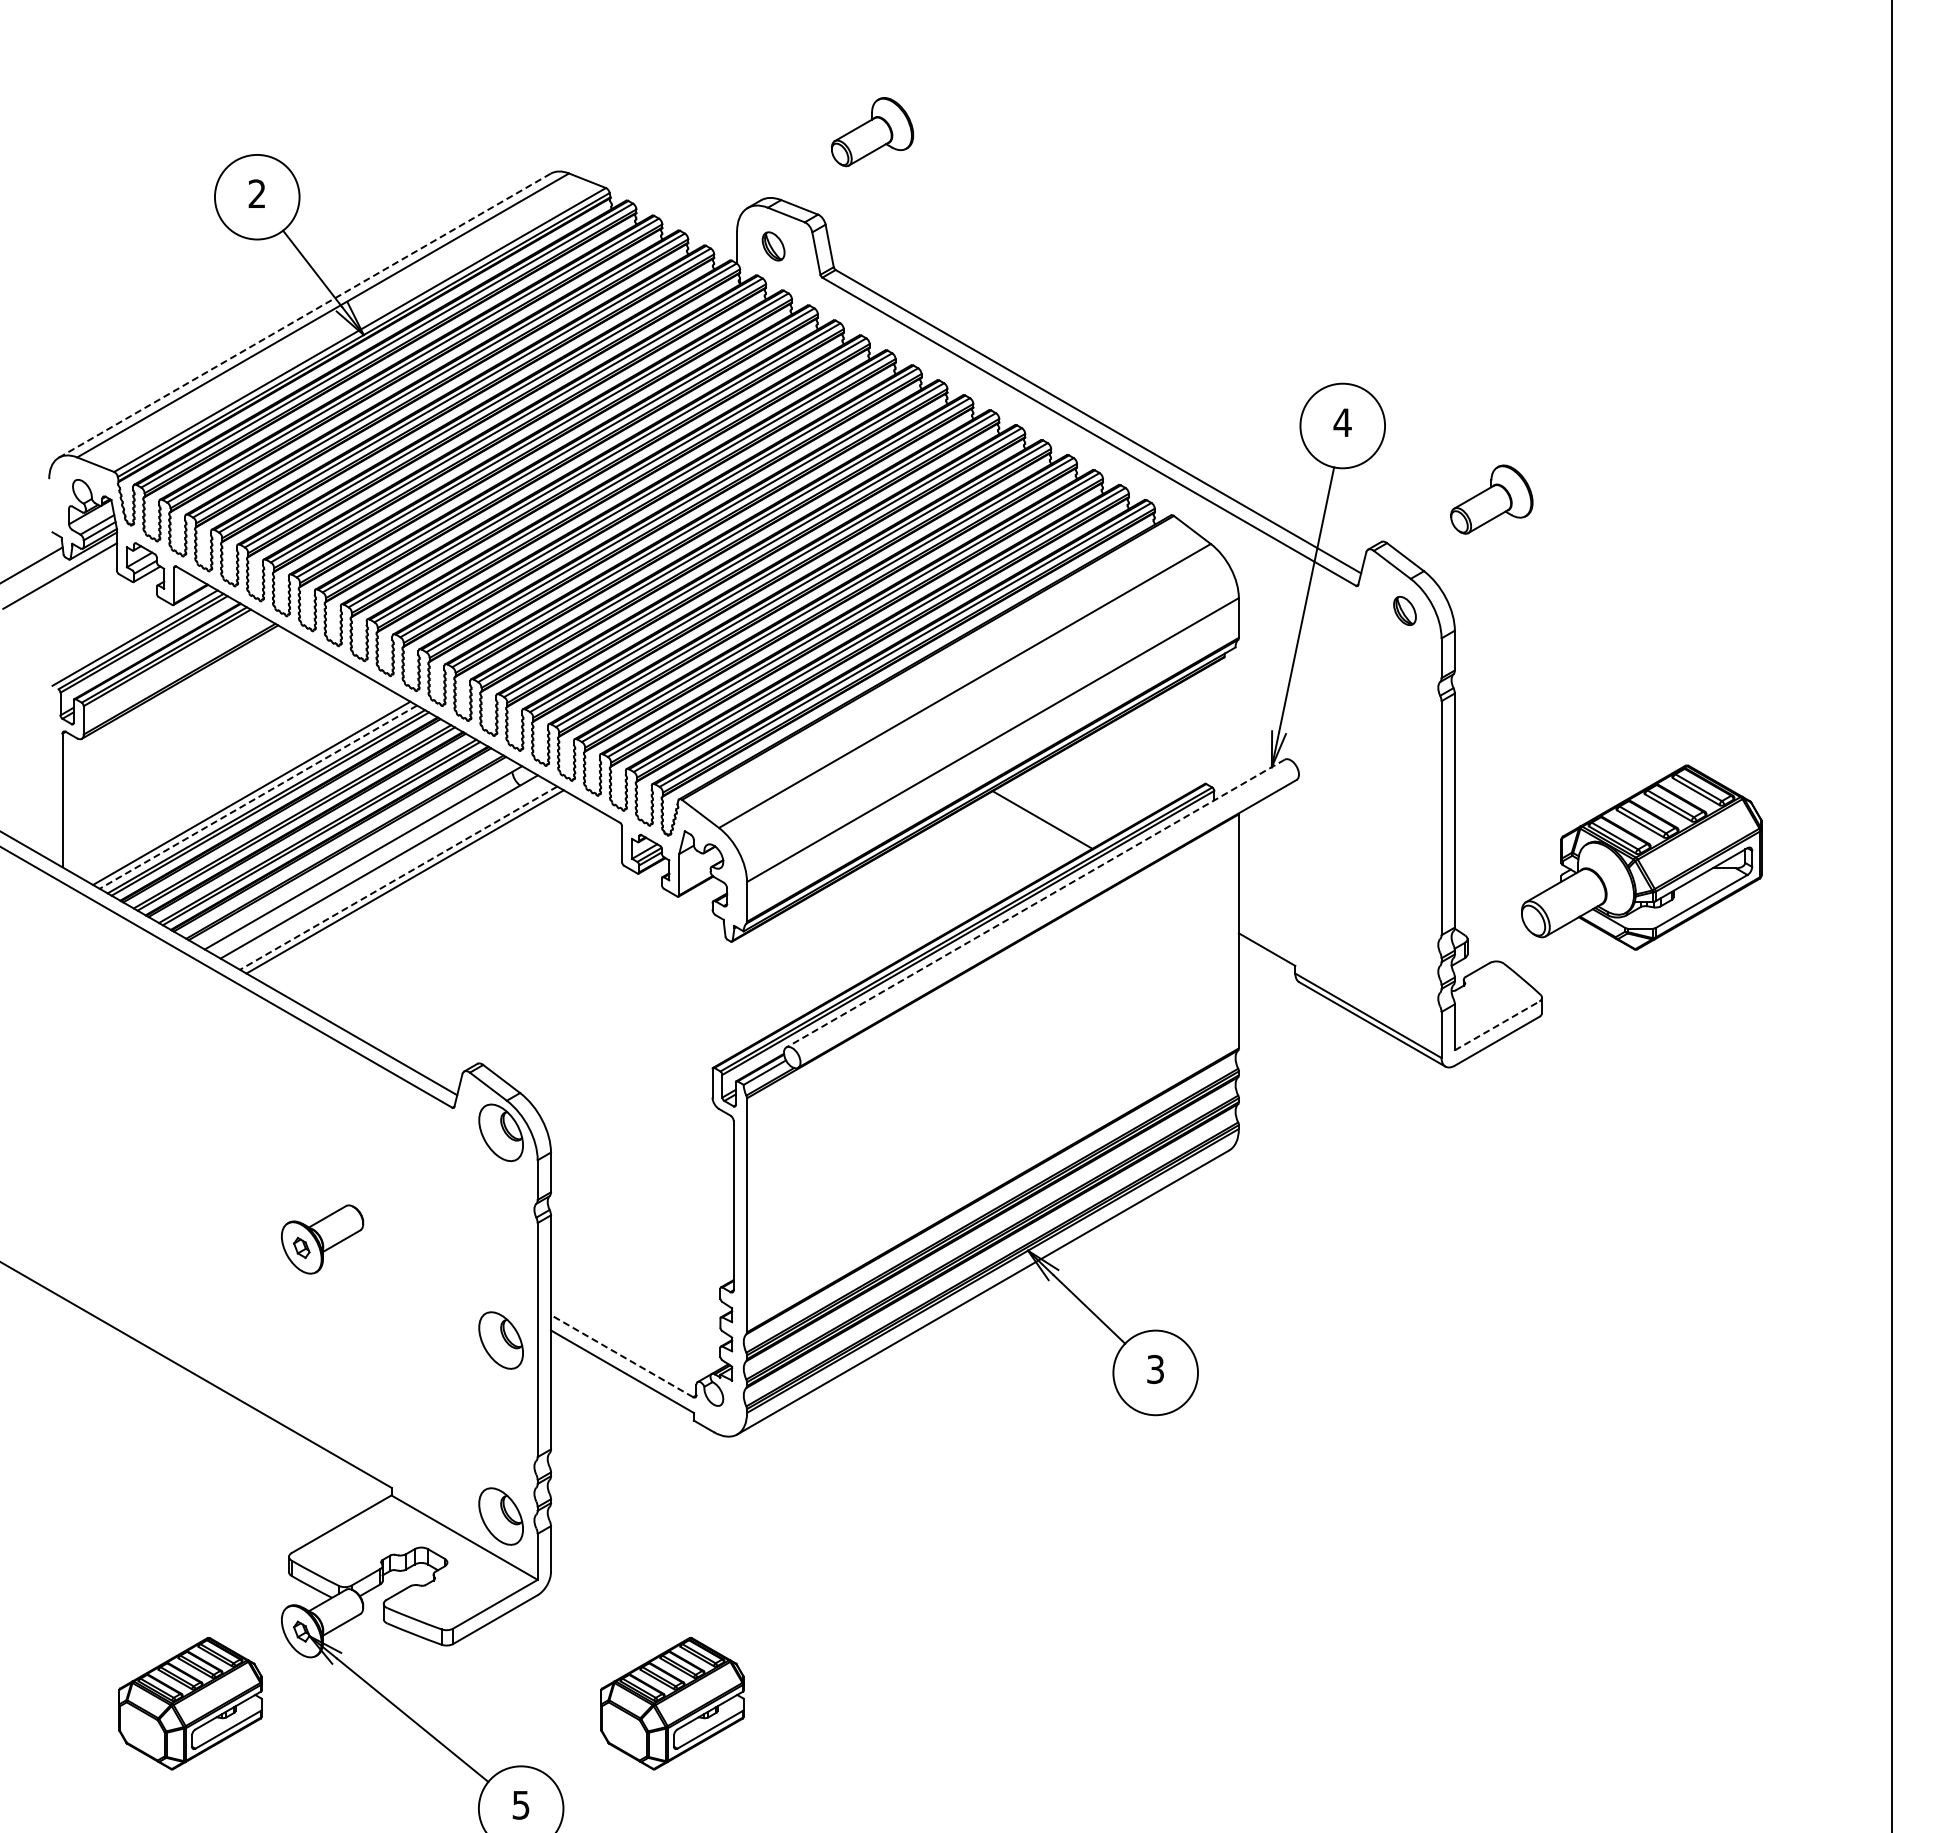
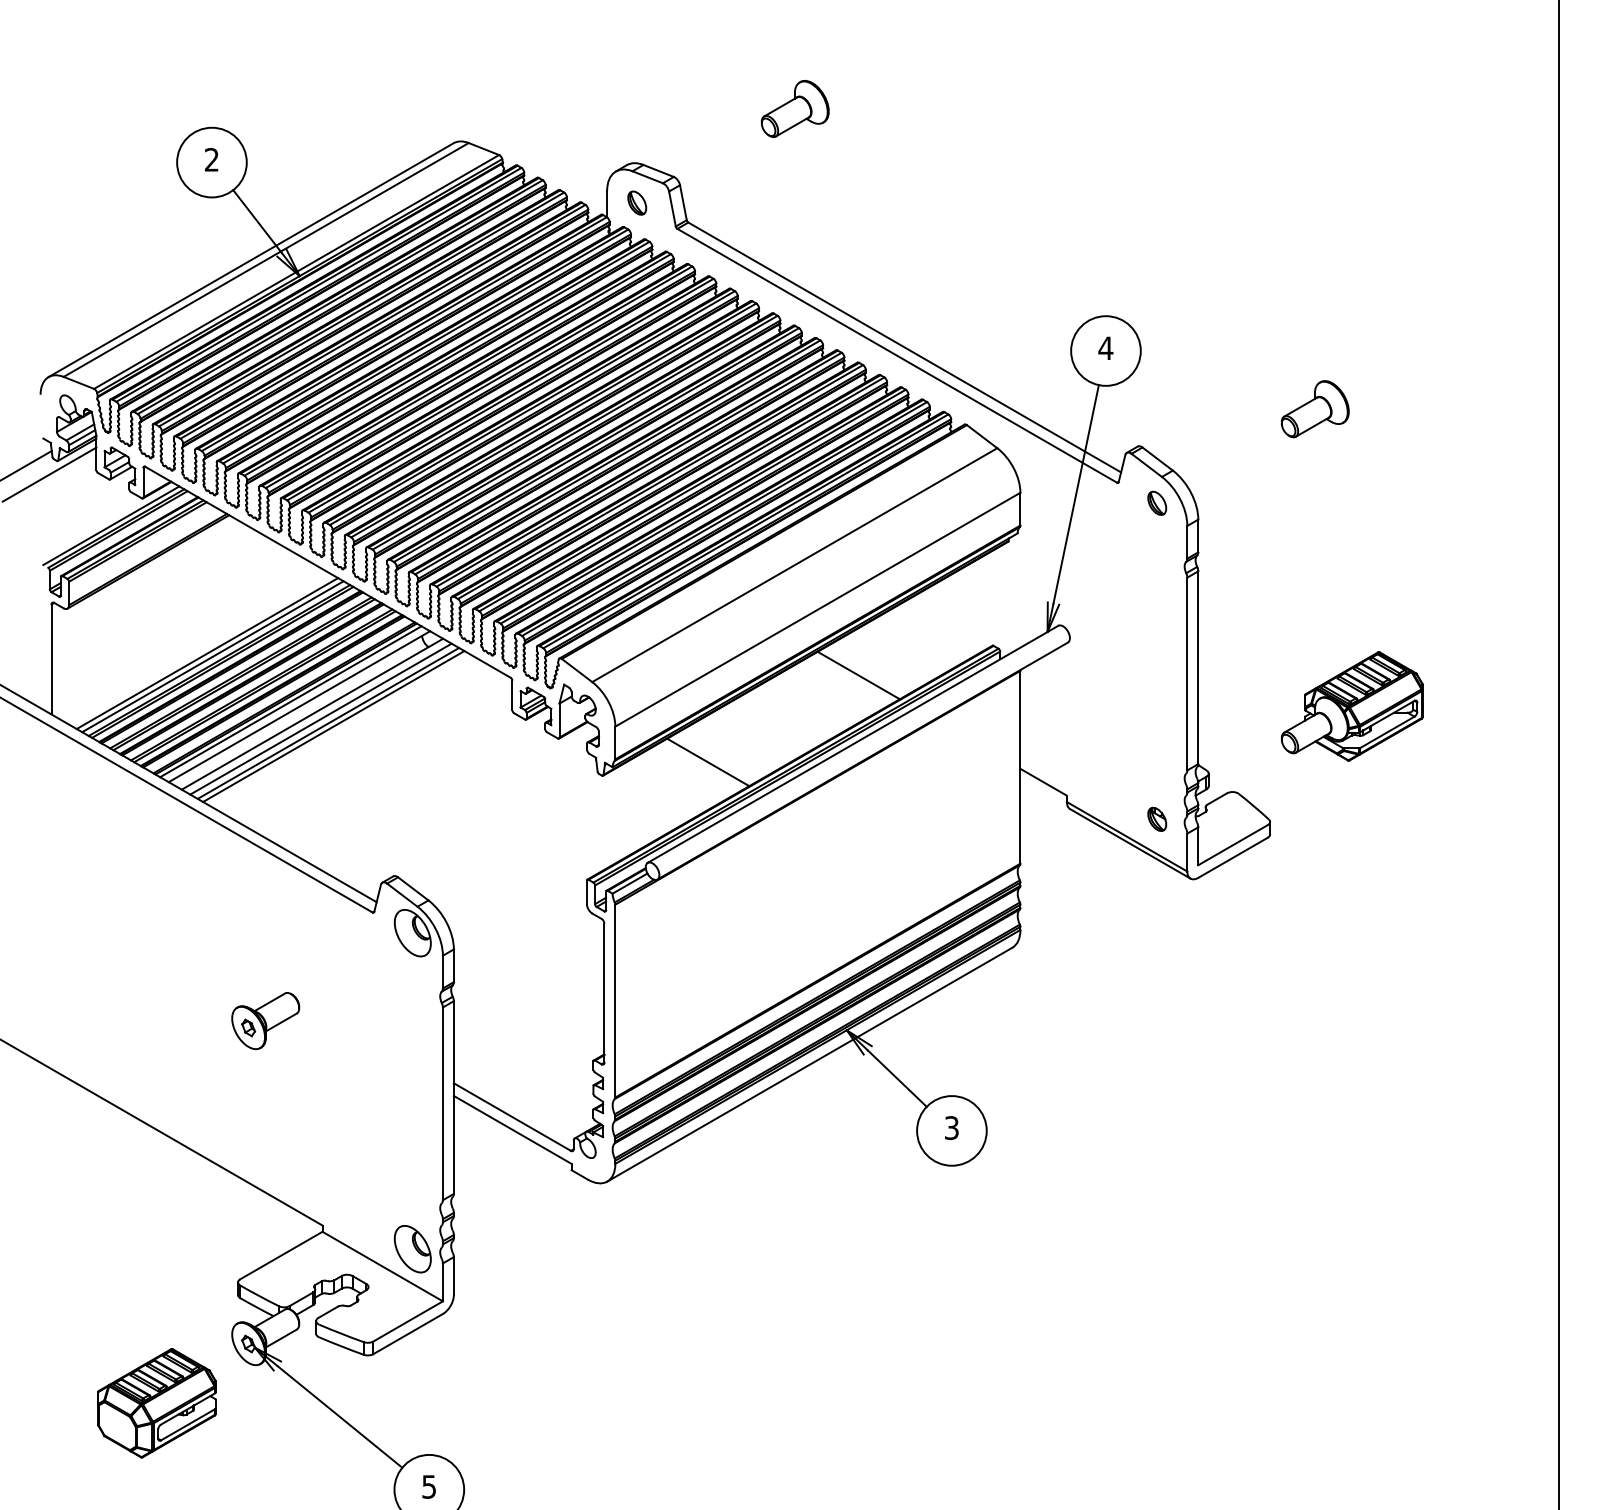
part: (872, 132) -> (795, 109), moved
line: (304, 315) -> (250, 260), dashed -> solid
part: (1491, 499) -> (1314, 409), moved
line: (257, 797) -> (212, 656), dashed -> solid
line: (352, 851) -> (290, 701), added
part: (1641, 857) -> (1352, 706), size x0.71
line: (389, 872) -> (320, 718), added
line: (398, 878) -> (328, 723), dashed -> solid
line: (1035, 903) -> (852, 744), dashed -> solid
line: (859, 925) -> (707, 762), added
part: (1404, 994) -> (1156, 819), added
line: (1497, 1025) -> (1233, 844), dashed -> solid
part: (500, 1340) -> (412, 1104), removed
line: (621, 1355) -> (511, 1116), dashed -> solid
part: (672, 1703) -> (553, 1403), removed

